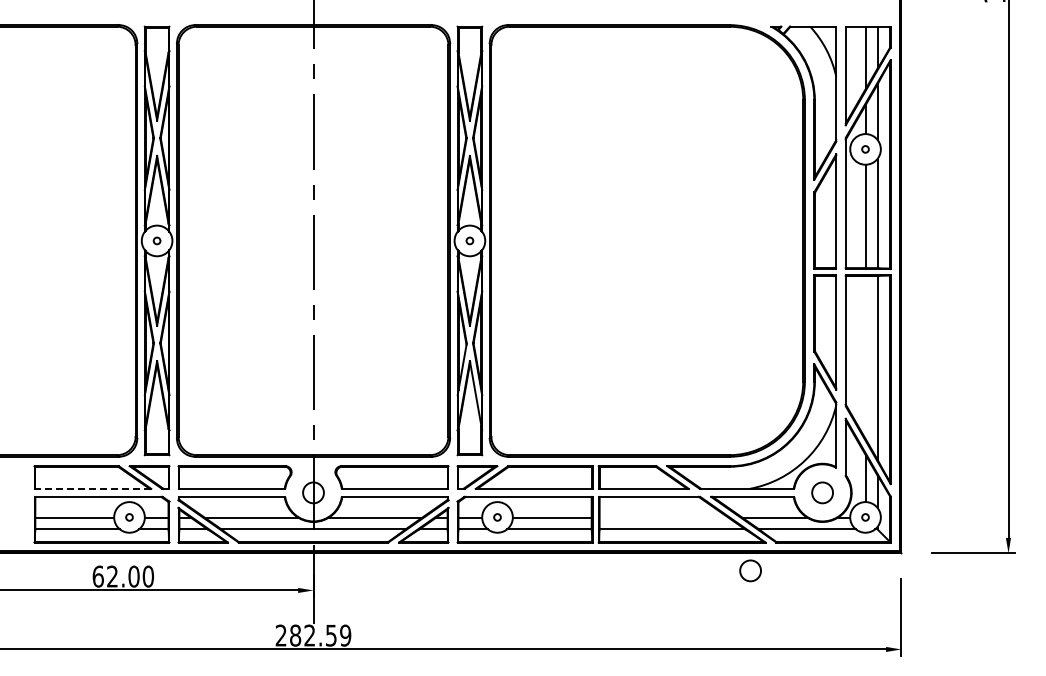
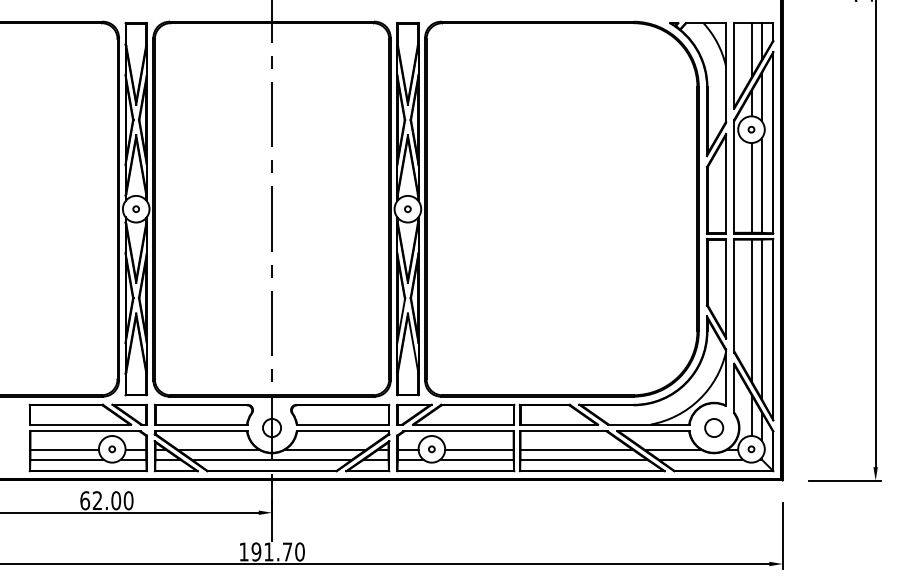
line: (865, 357) -> (751, 310), added
line: (92, 488) -> (80, 424), dashed -> solid
line: (663, 517) -> (576, 449), added
circle: (750, 570) -> (651, 495), removed
text: (313, 635) -> (272, 551), 282.59 -> 191.70

